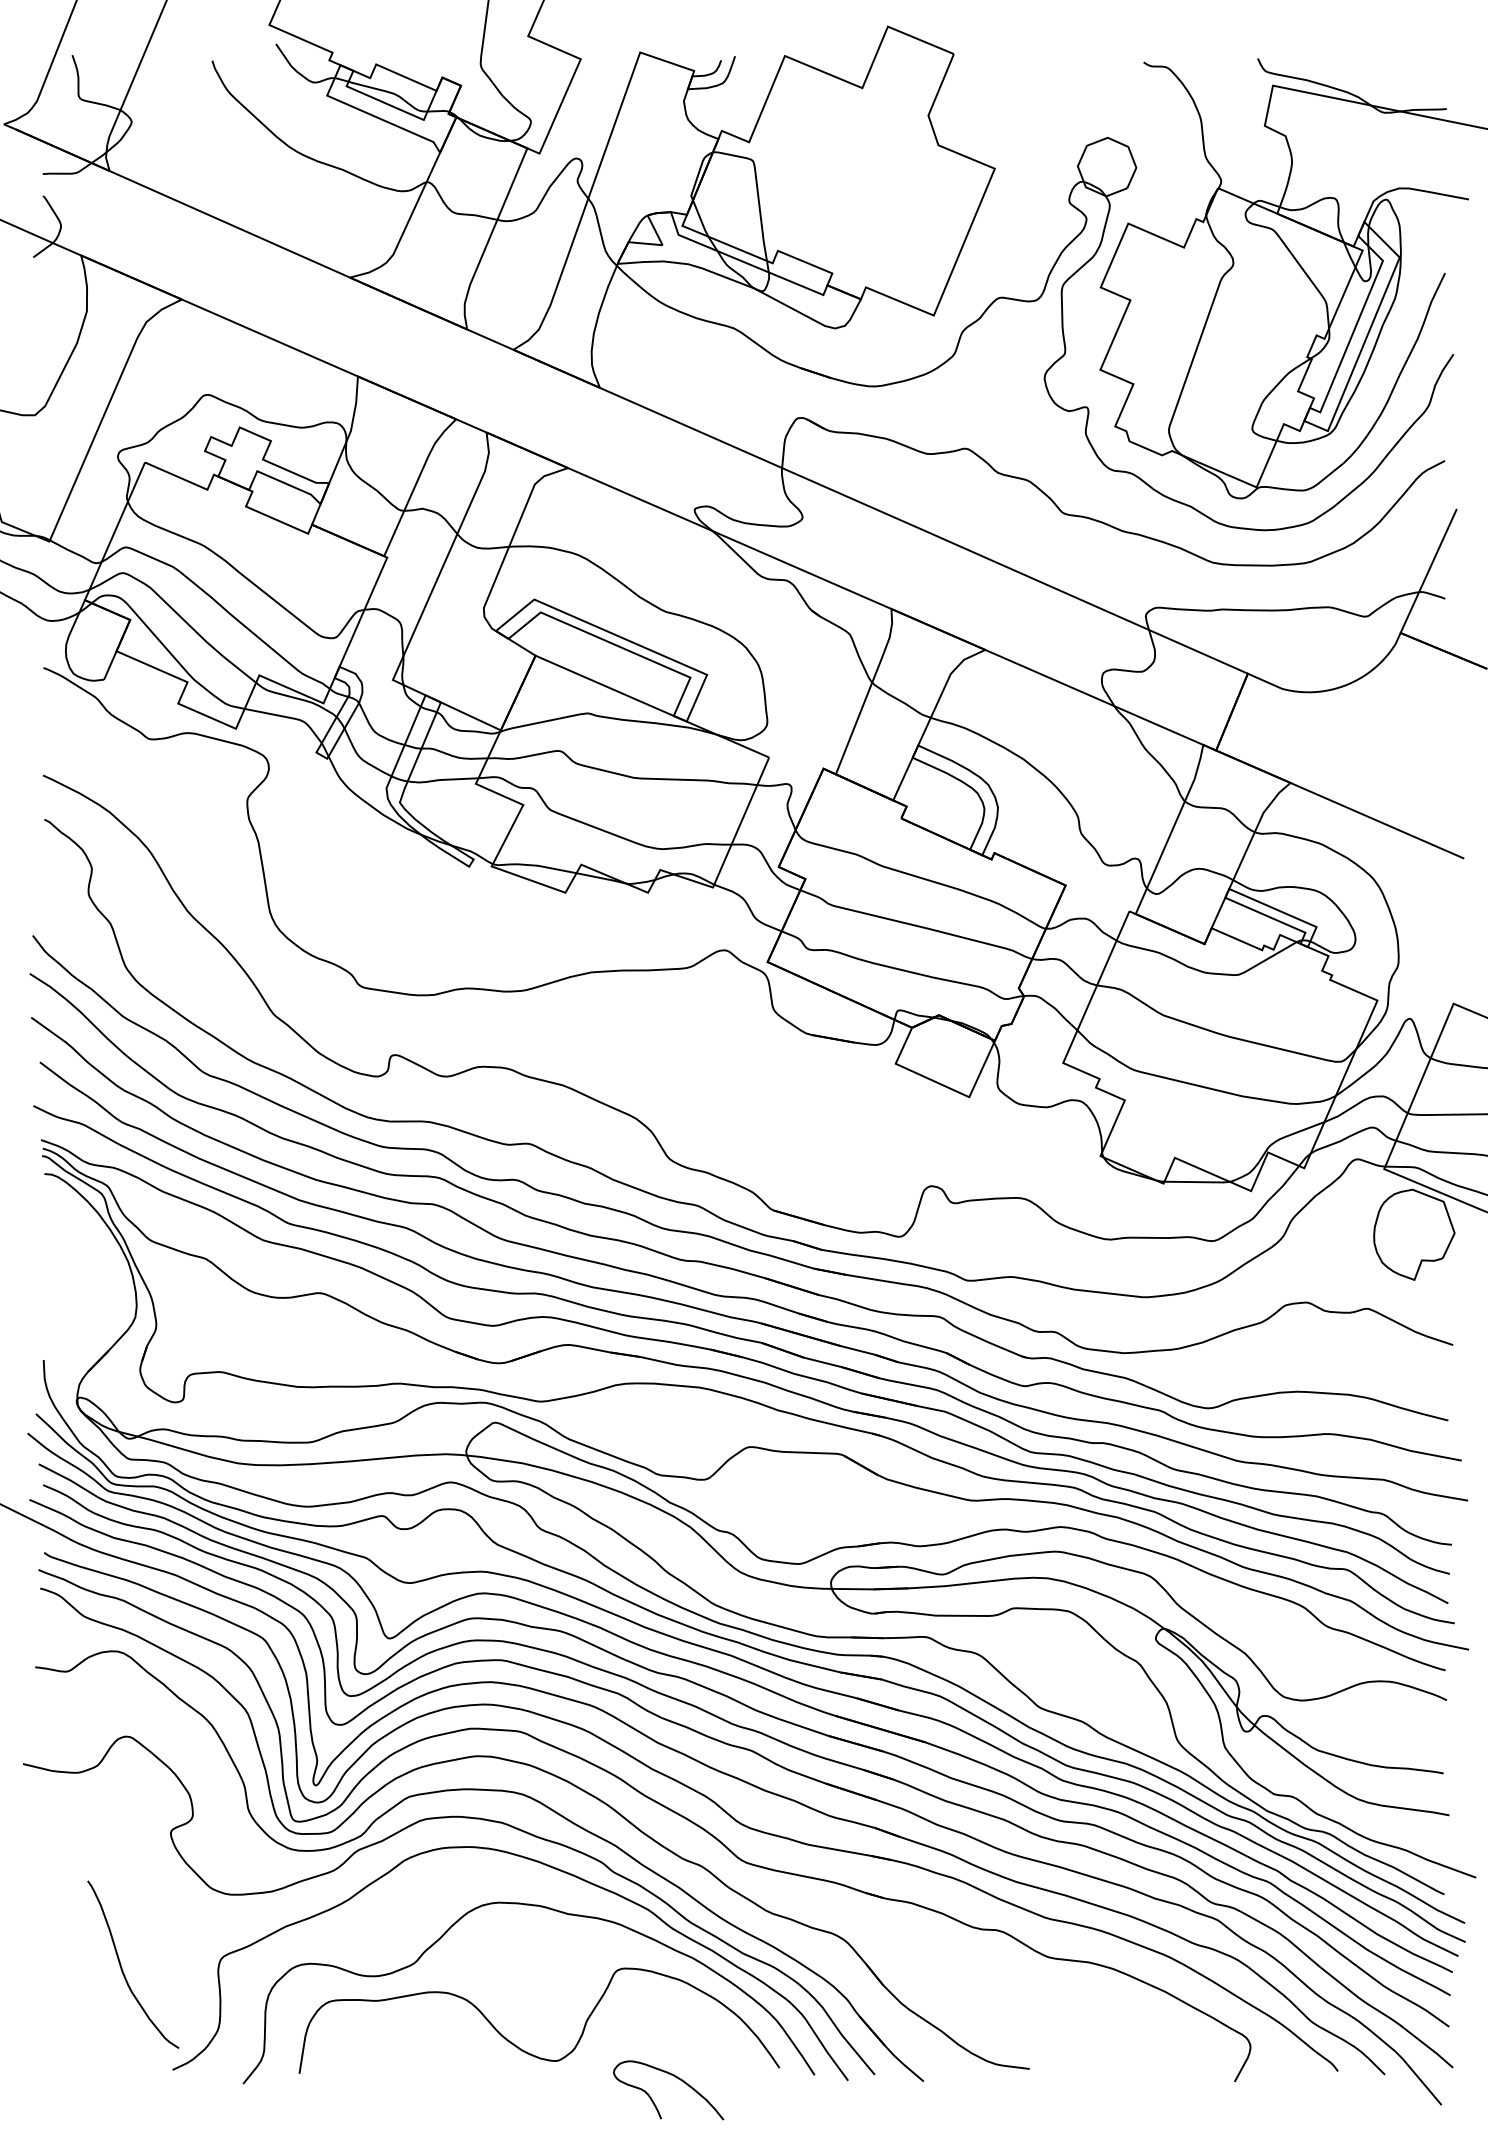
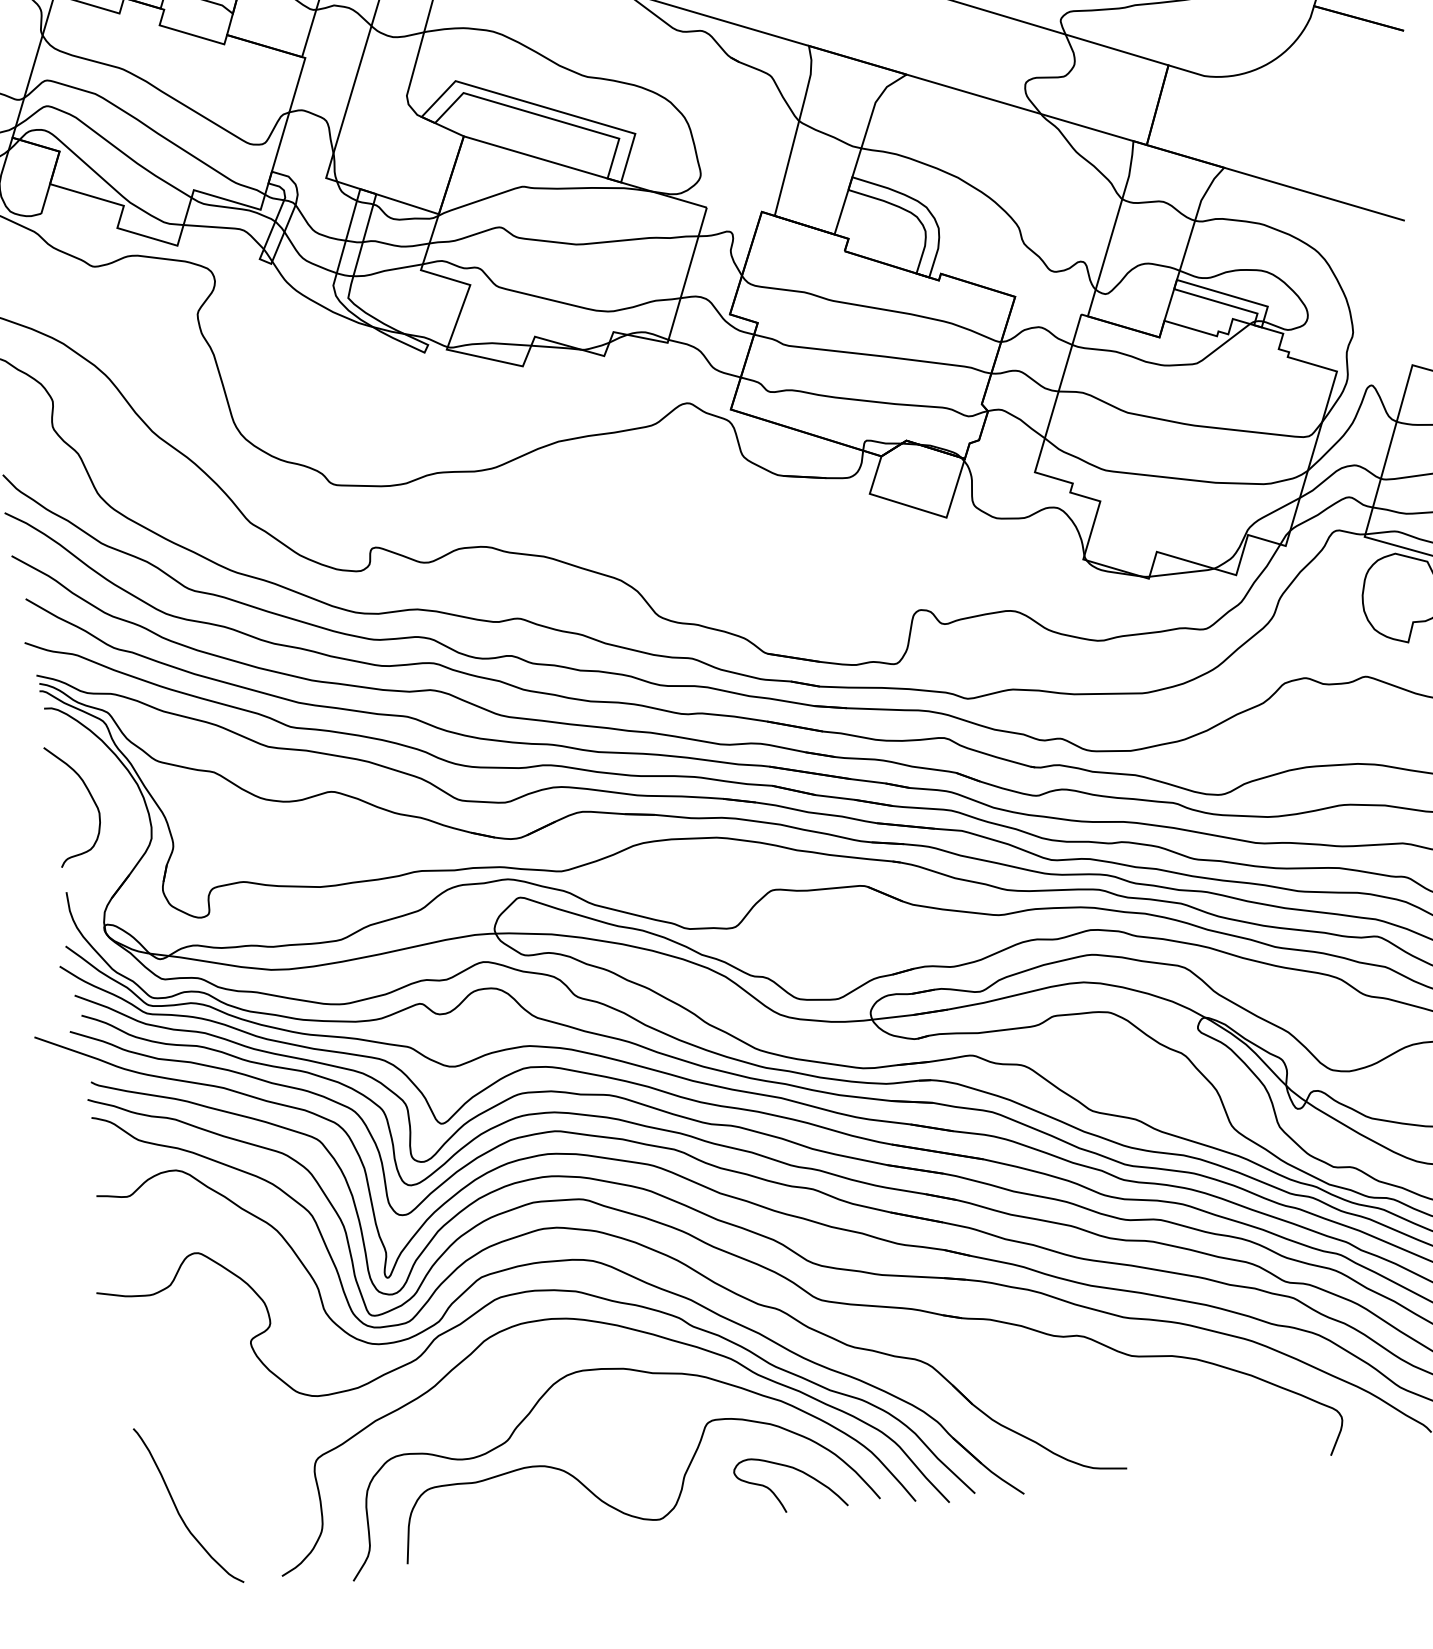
curve: (79, 1267) -> (90, 796), added
curve: (122, 1967) -> (178, 1509), moved
curve: (676, 2078) -> (796, 1470), moved

